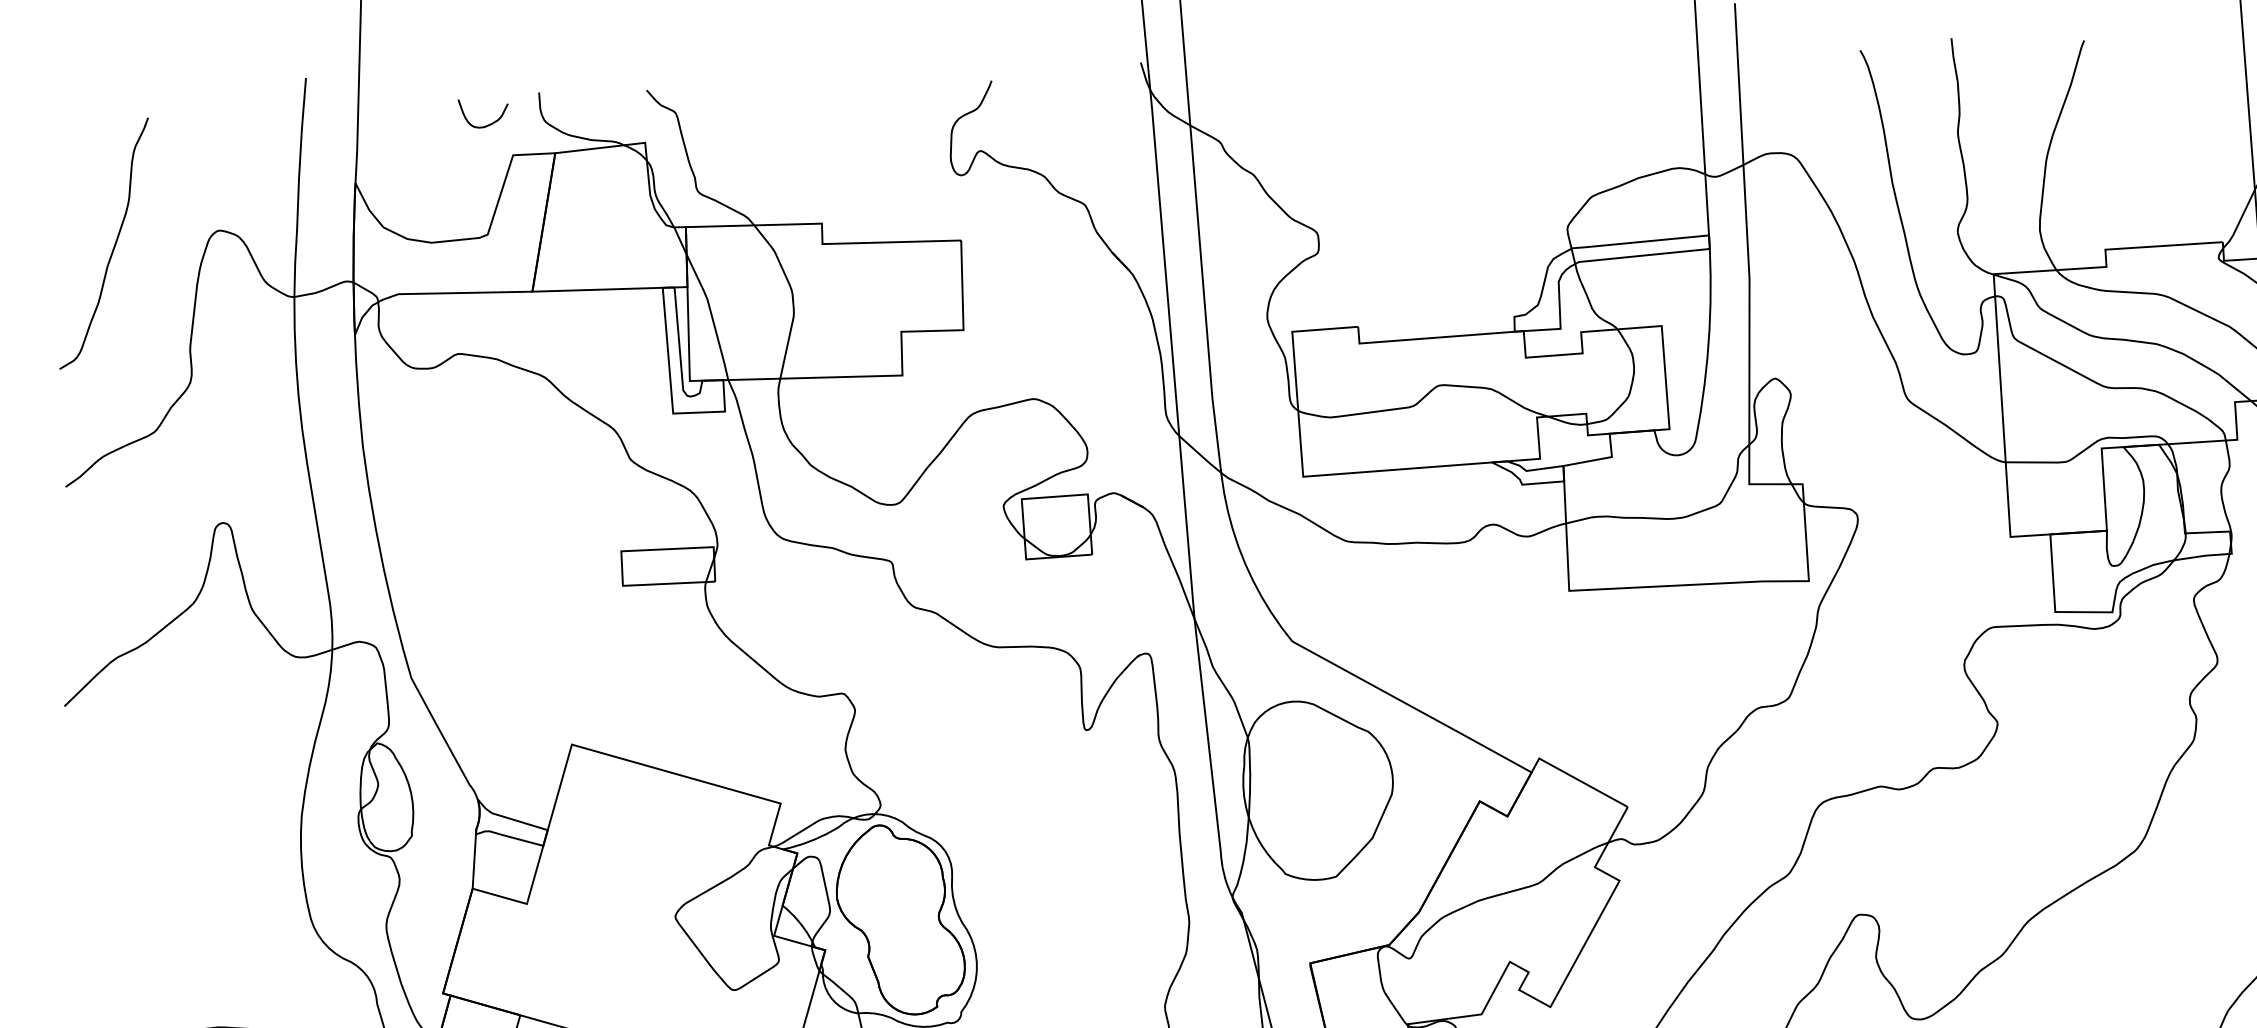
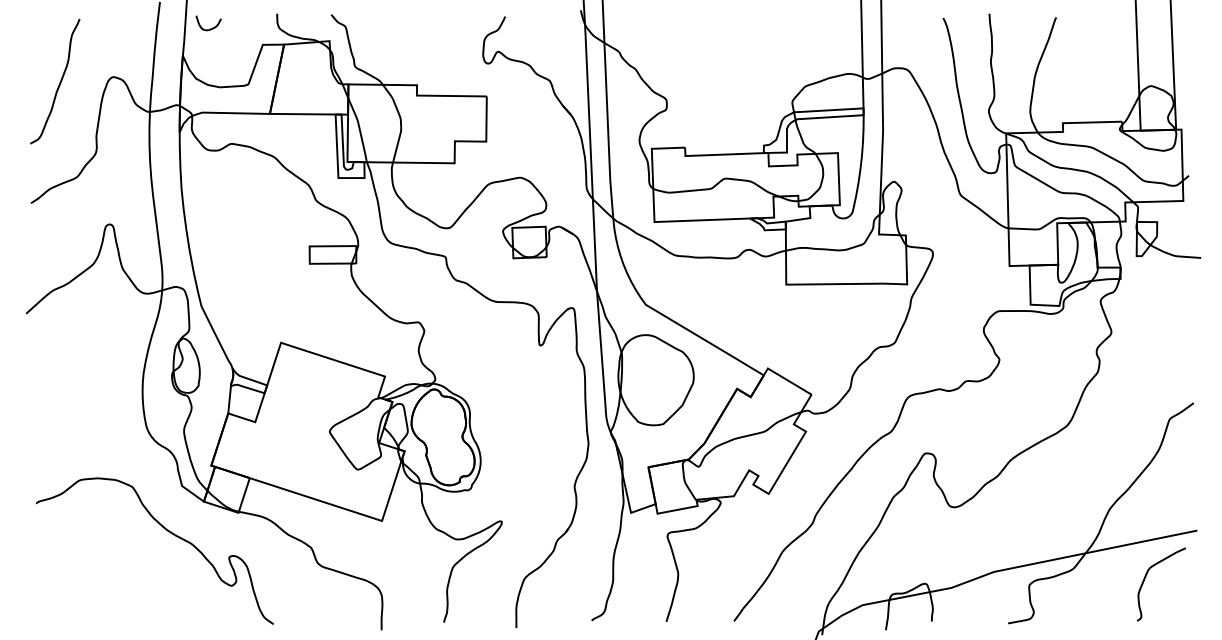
curve: (487, 123) -> (210, 28), moved

